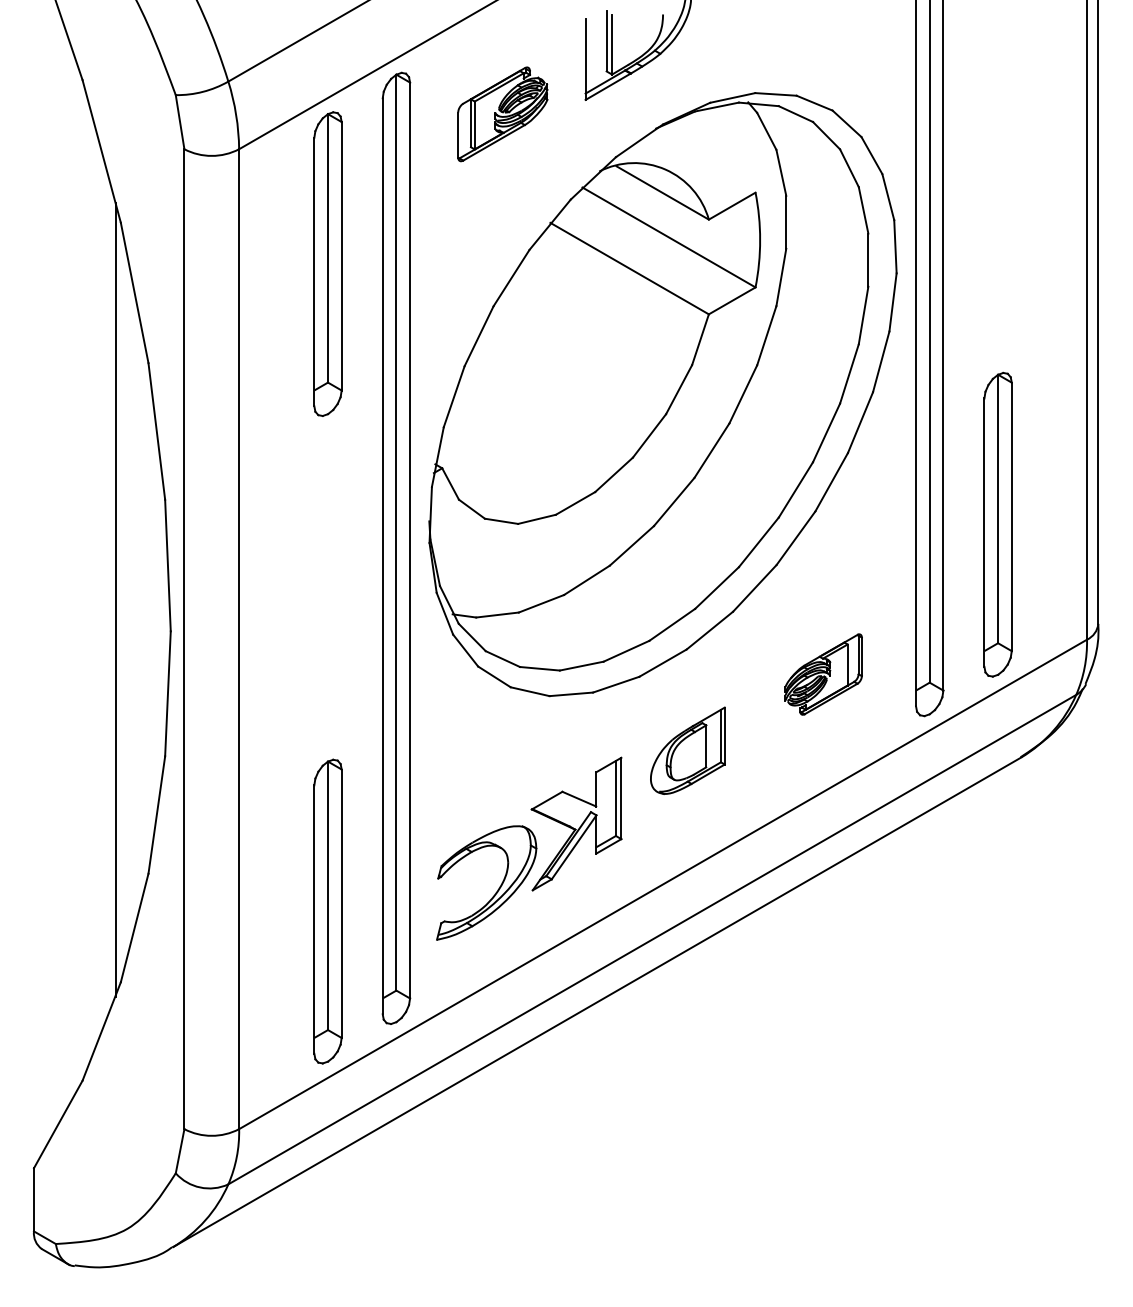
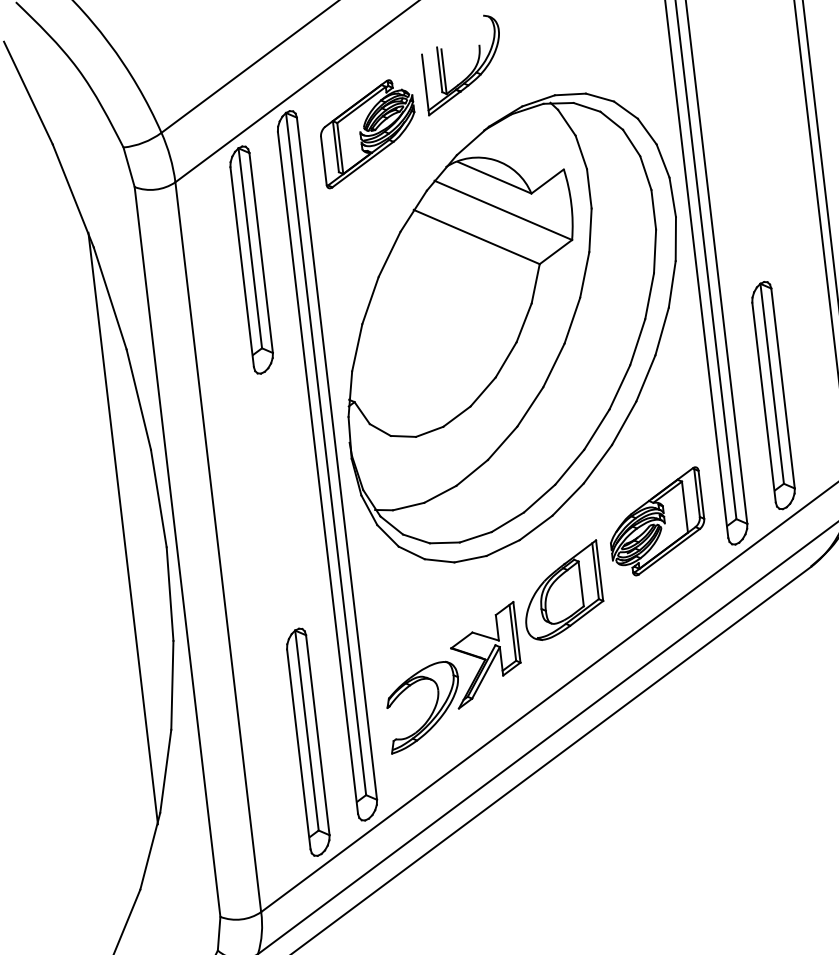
part: (502, 114) -> (368, 133), size x1.43
part: (823, 674) -> (656, 522), size x1.67
part: (687, 750) -> (561, 590), size x1.43

